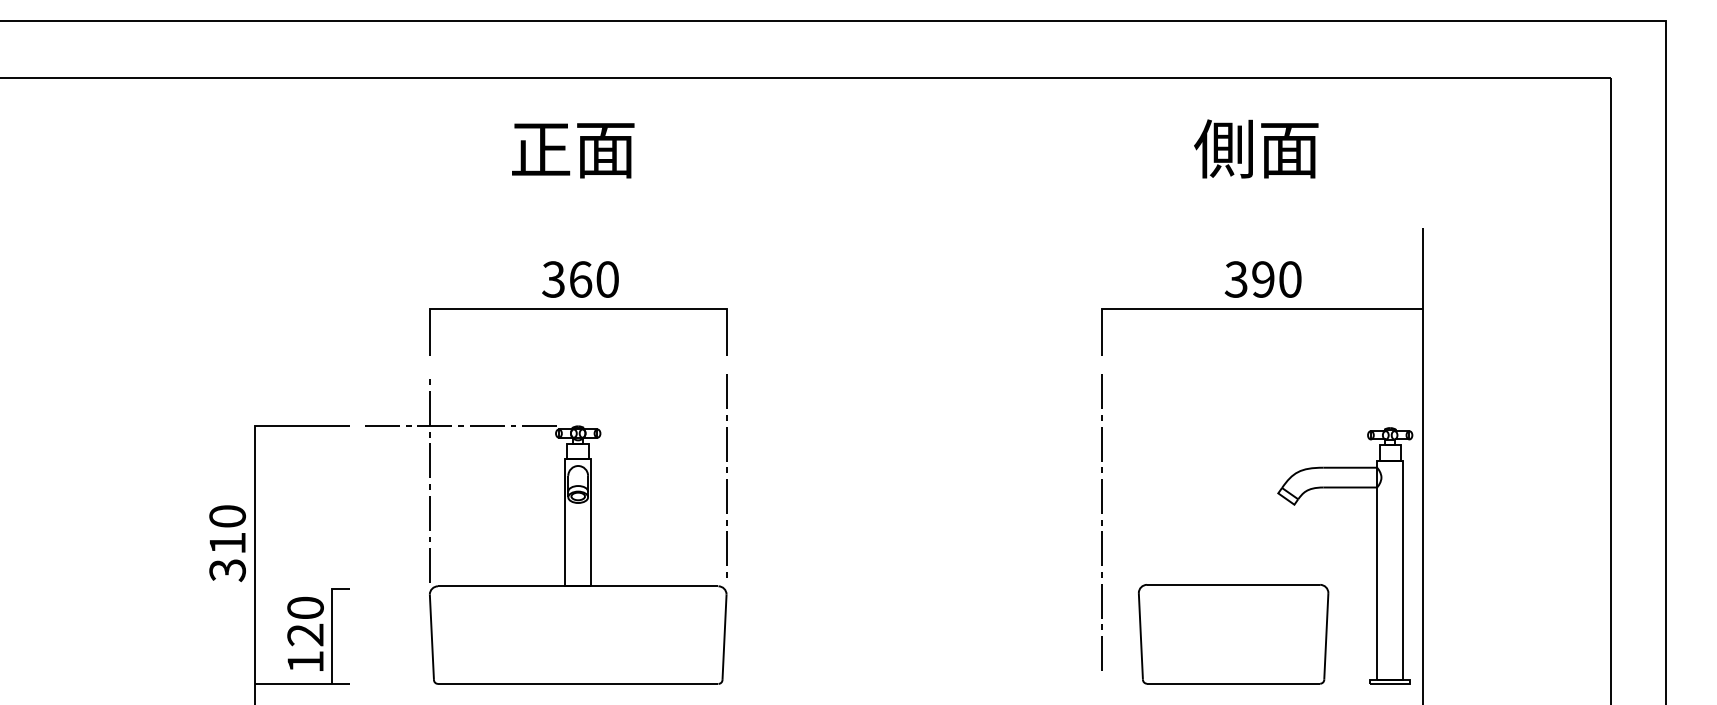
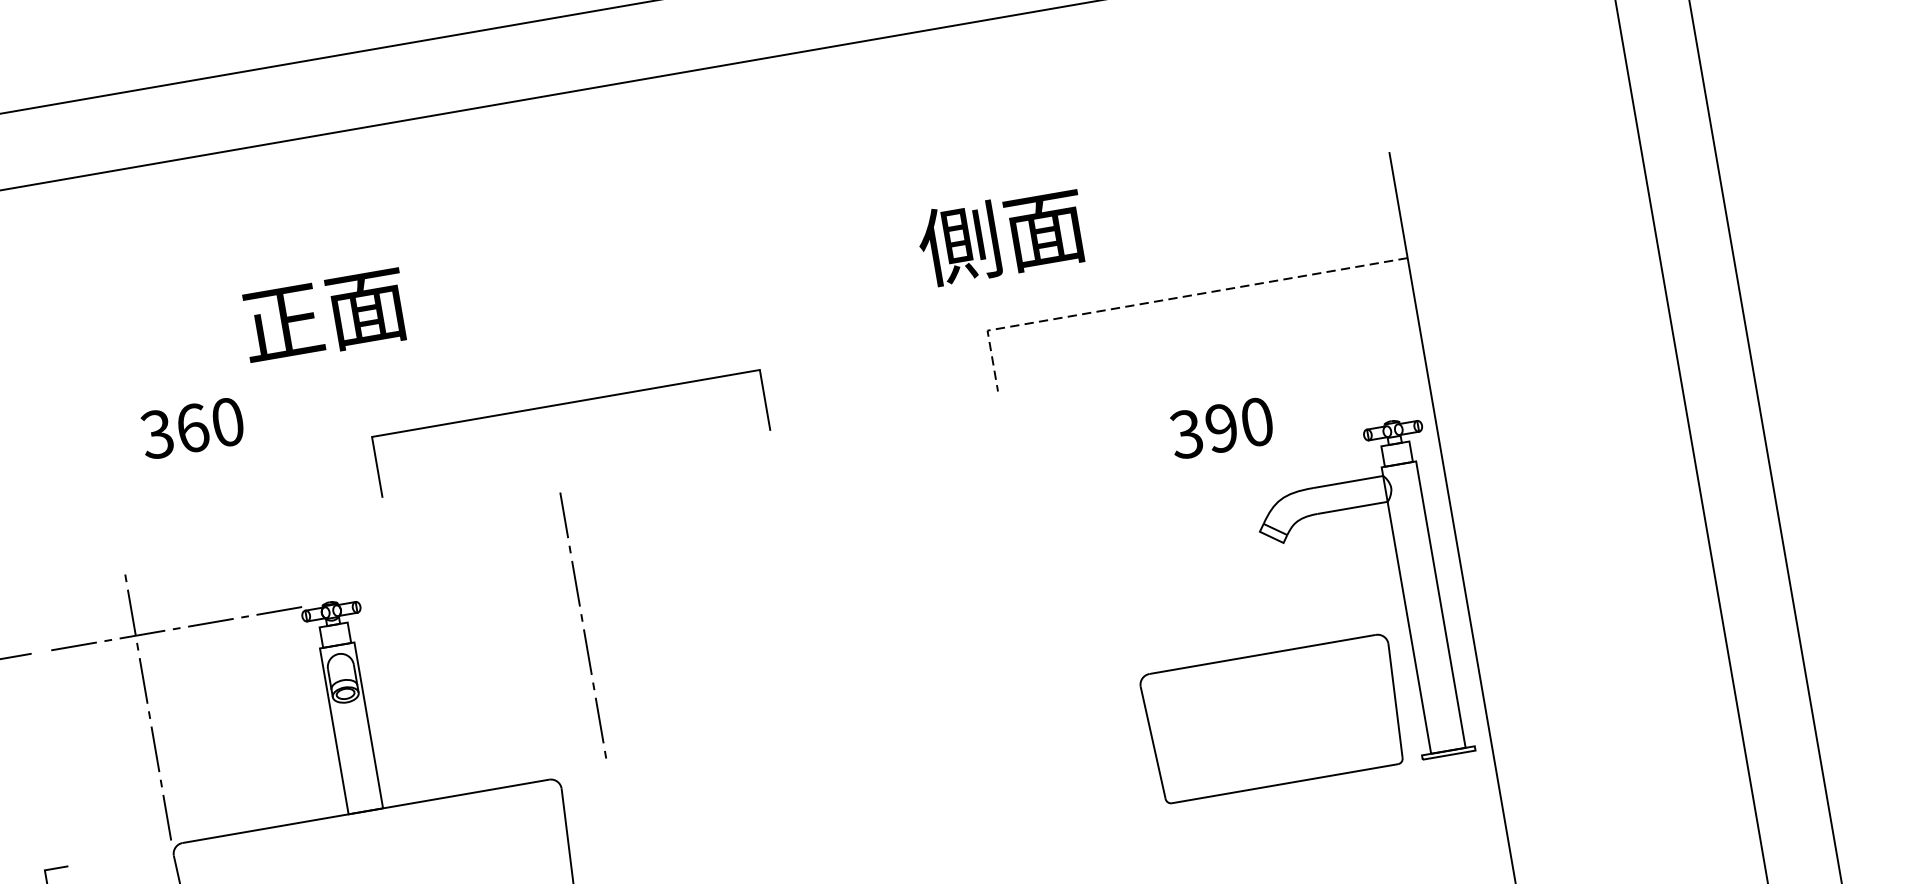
text: (1256, 148) -> (1001, 236), moved
text: (573, 150) -> (325, 316), moved
text: (580, 279) -> (192, 428), moved
text: (1262, 279) -> (1220, 428), moved
line: (1238, 308) -> (1166, 299), solid -> dashed
line: (578, 309) -> (566, 404), moved
line: (726, 472) -> (582, 620), moved
line: (1101, 522) -> (1035, 609), removed
part: (1233, 634) -> (1273, 719), moved

